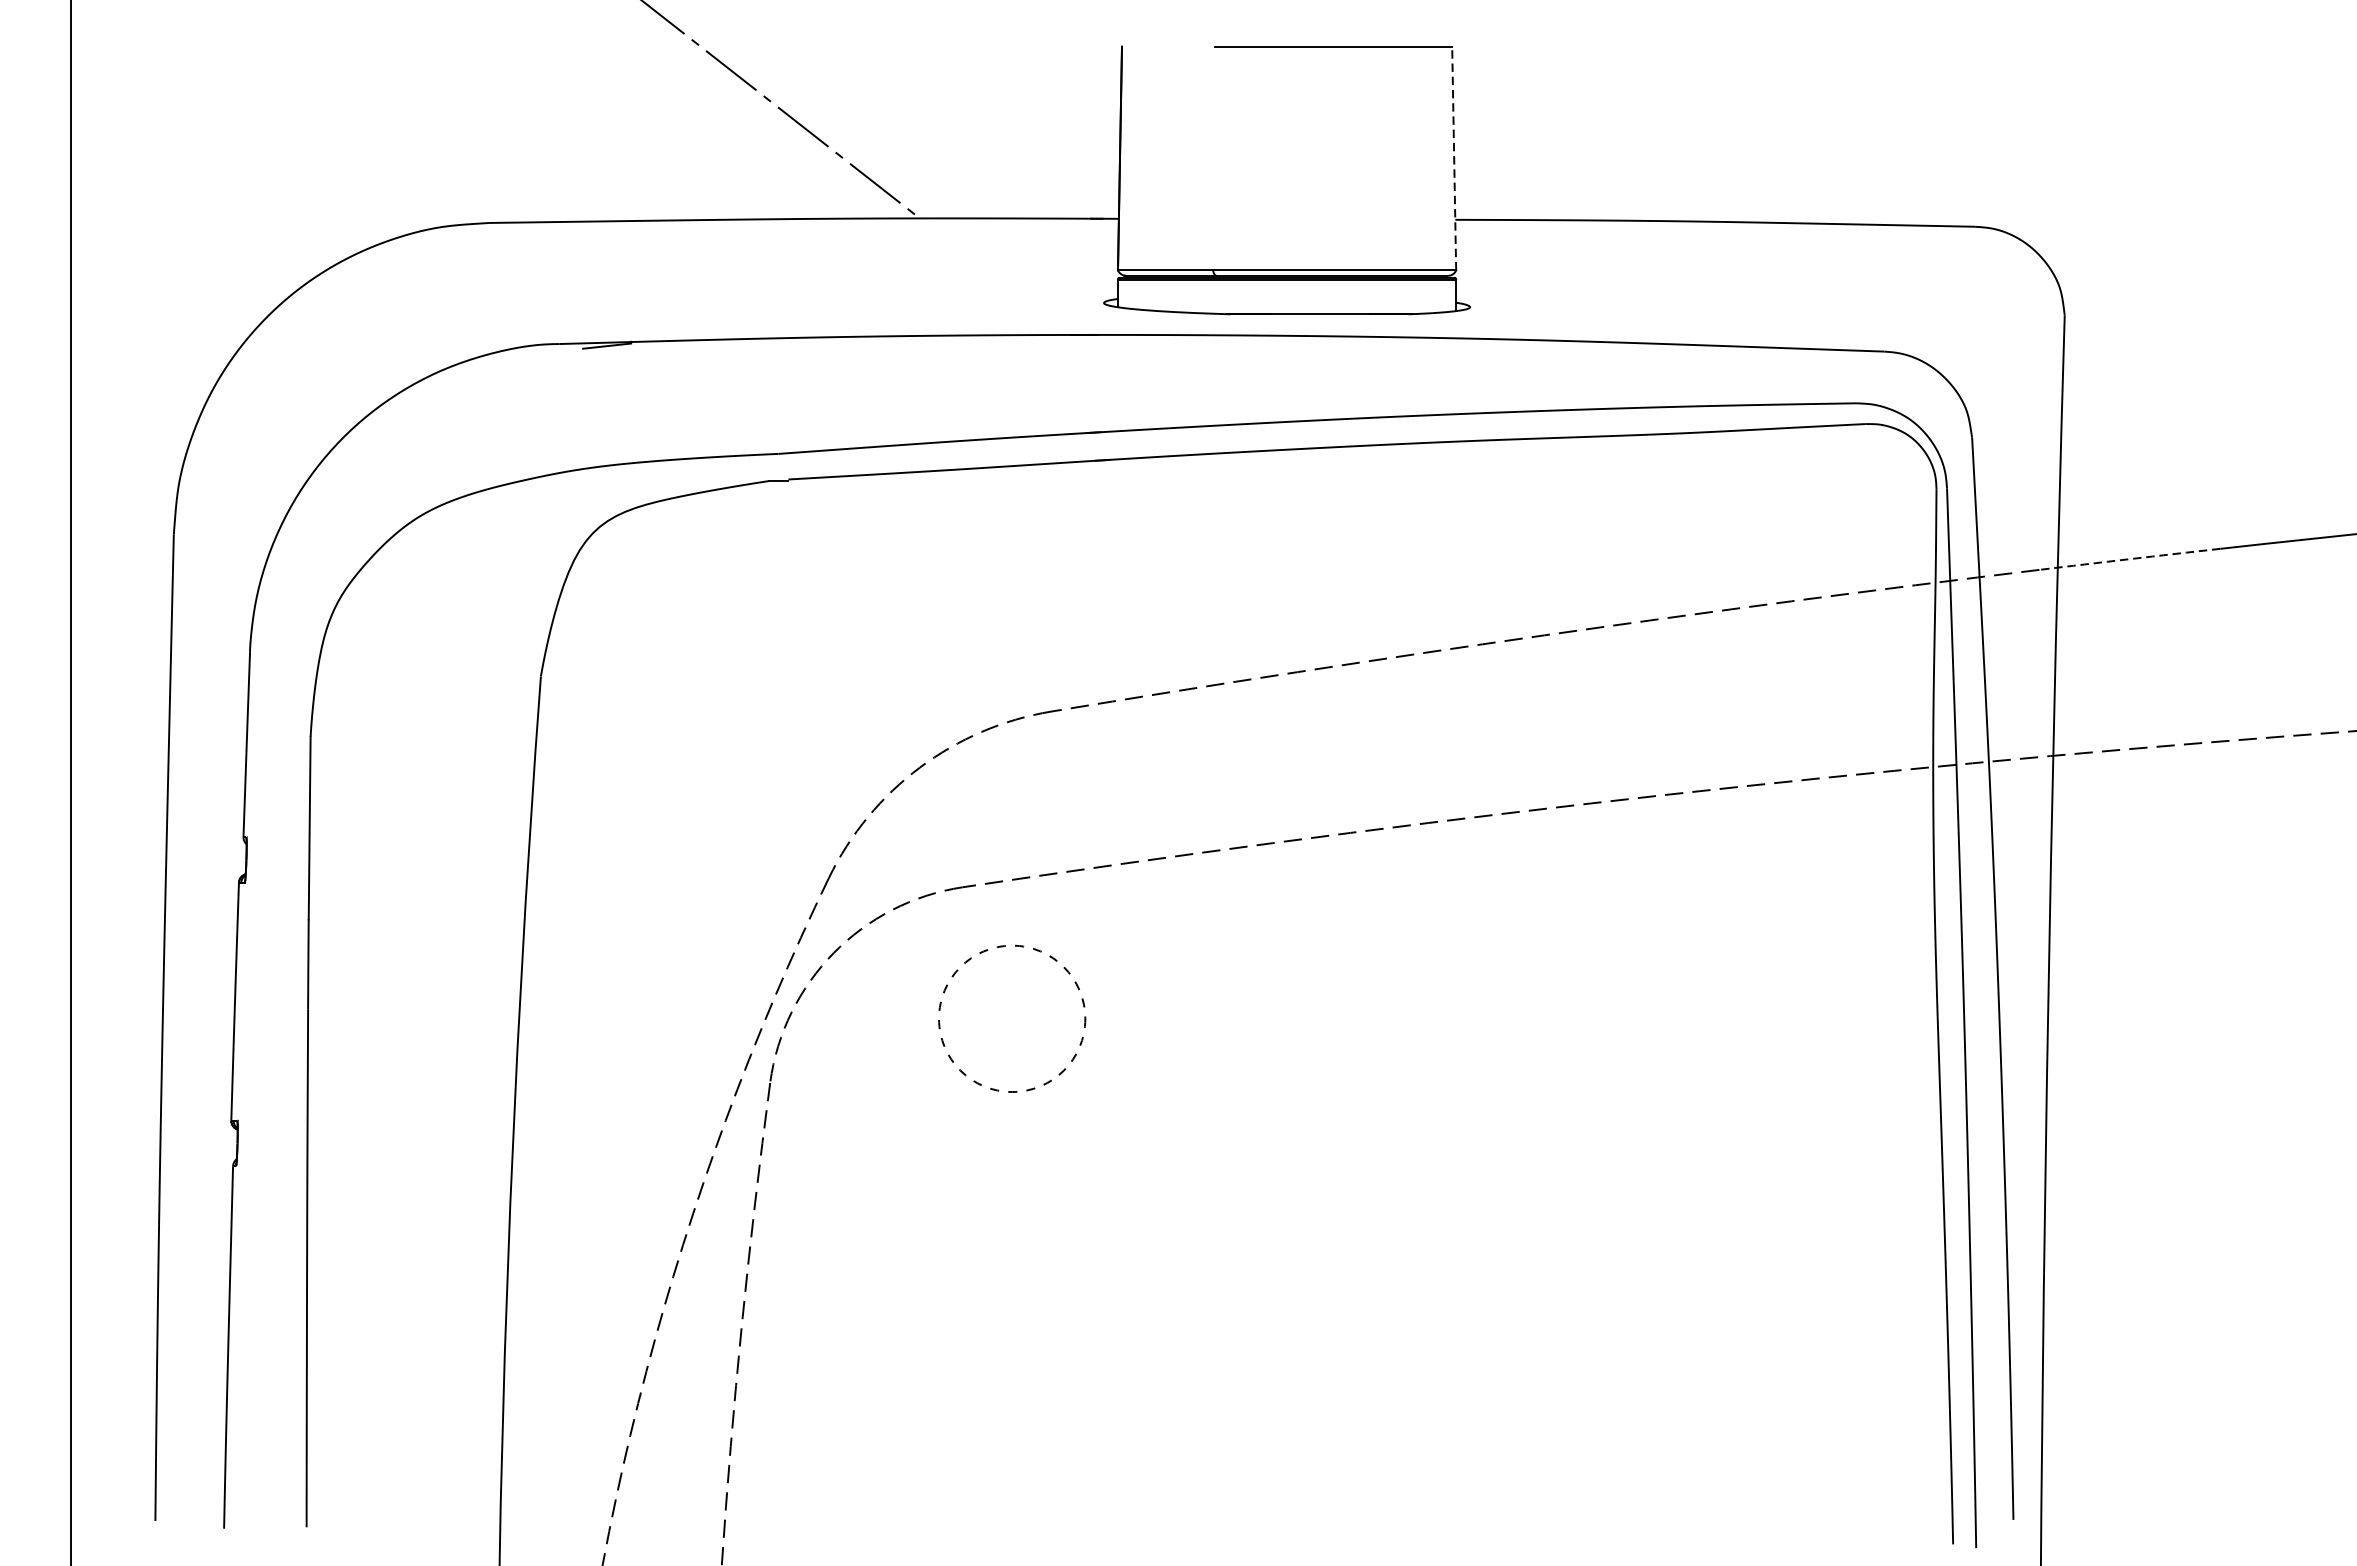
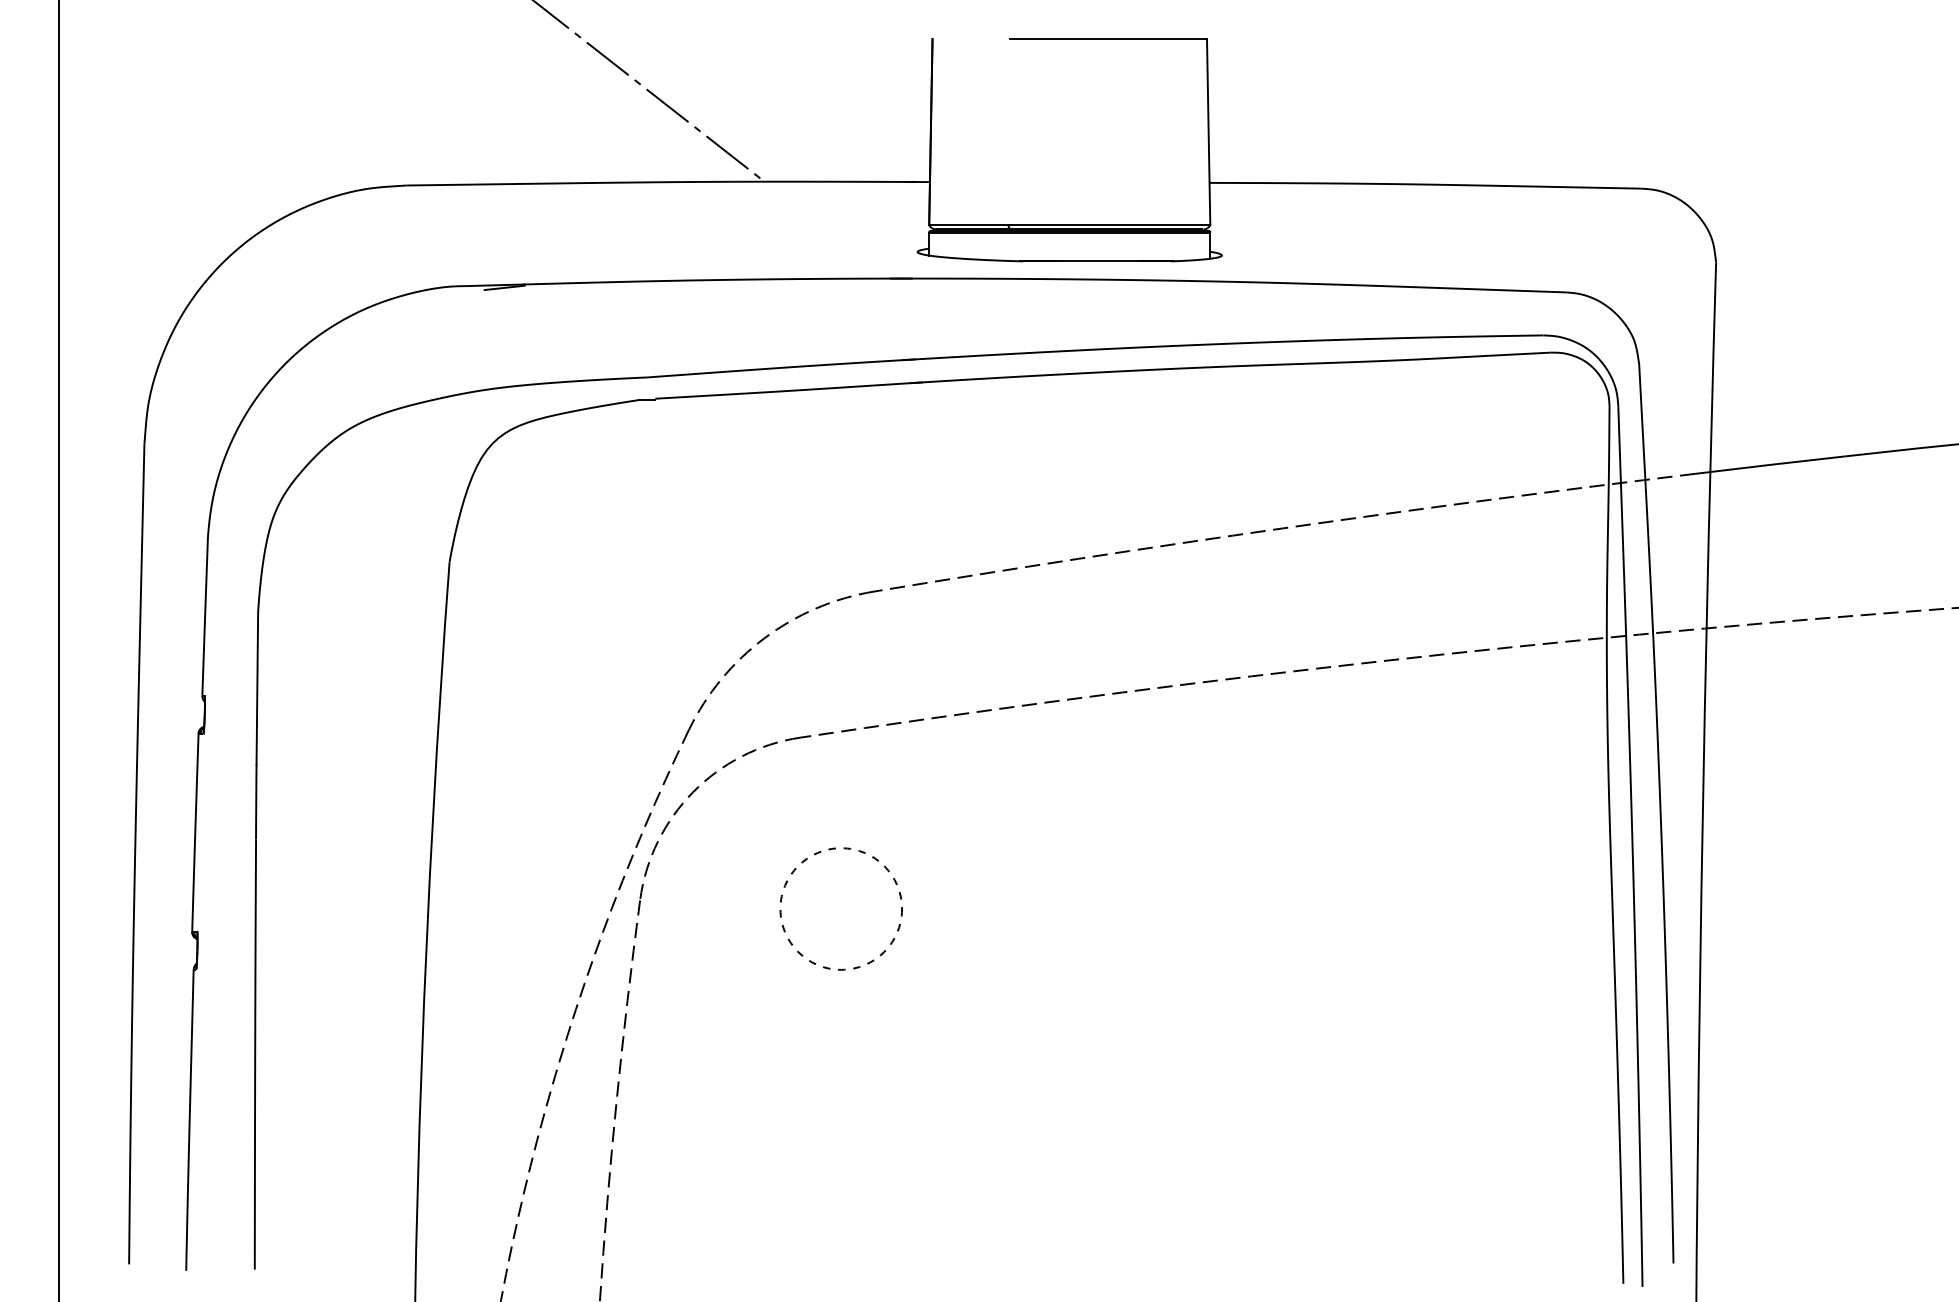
line: (1454, 157) -> (1208, 131), dashed -> solid
arc: (2130, 558) -> (1770, 464), dashed -> solid
circle: (1011, 1018) -> (840, 908), moved

